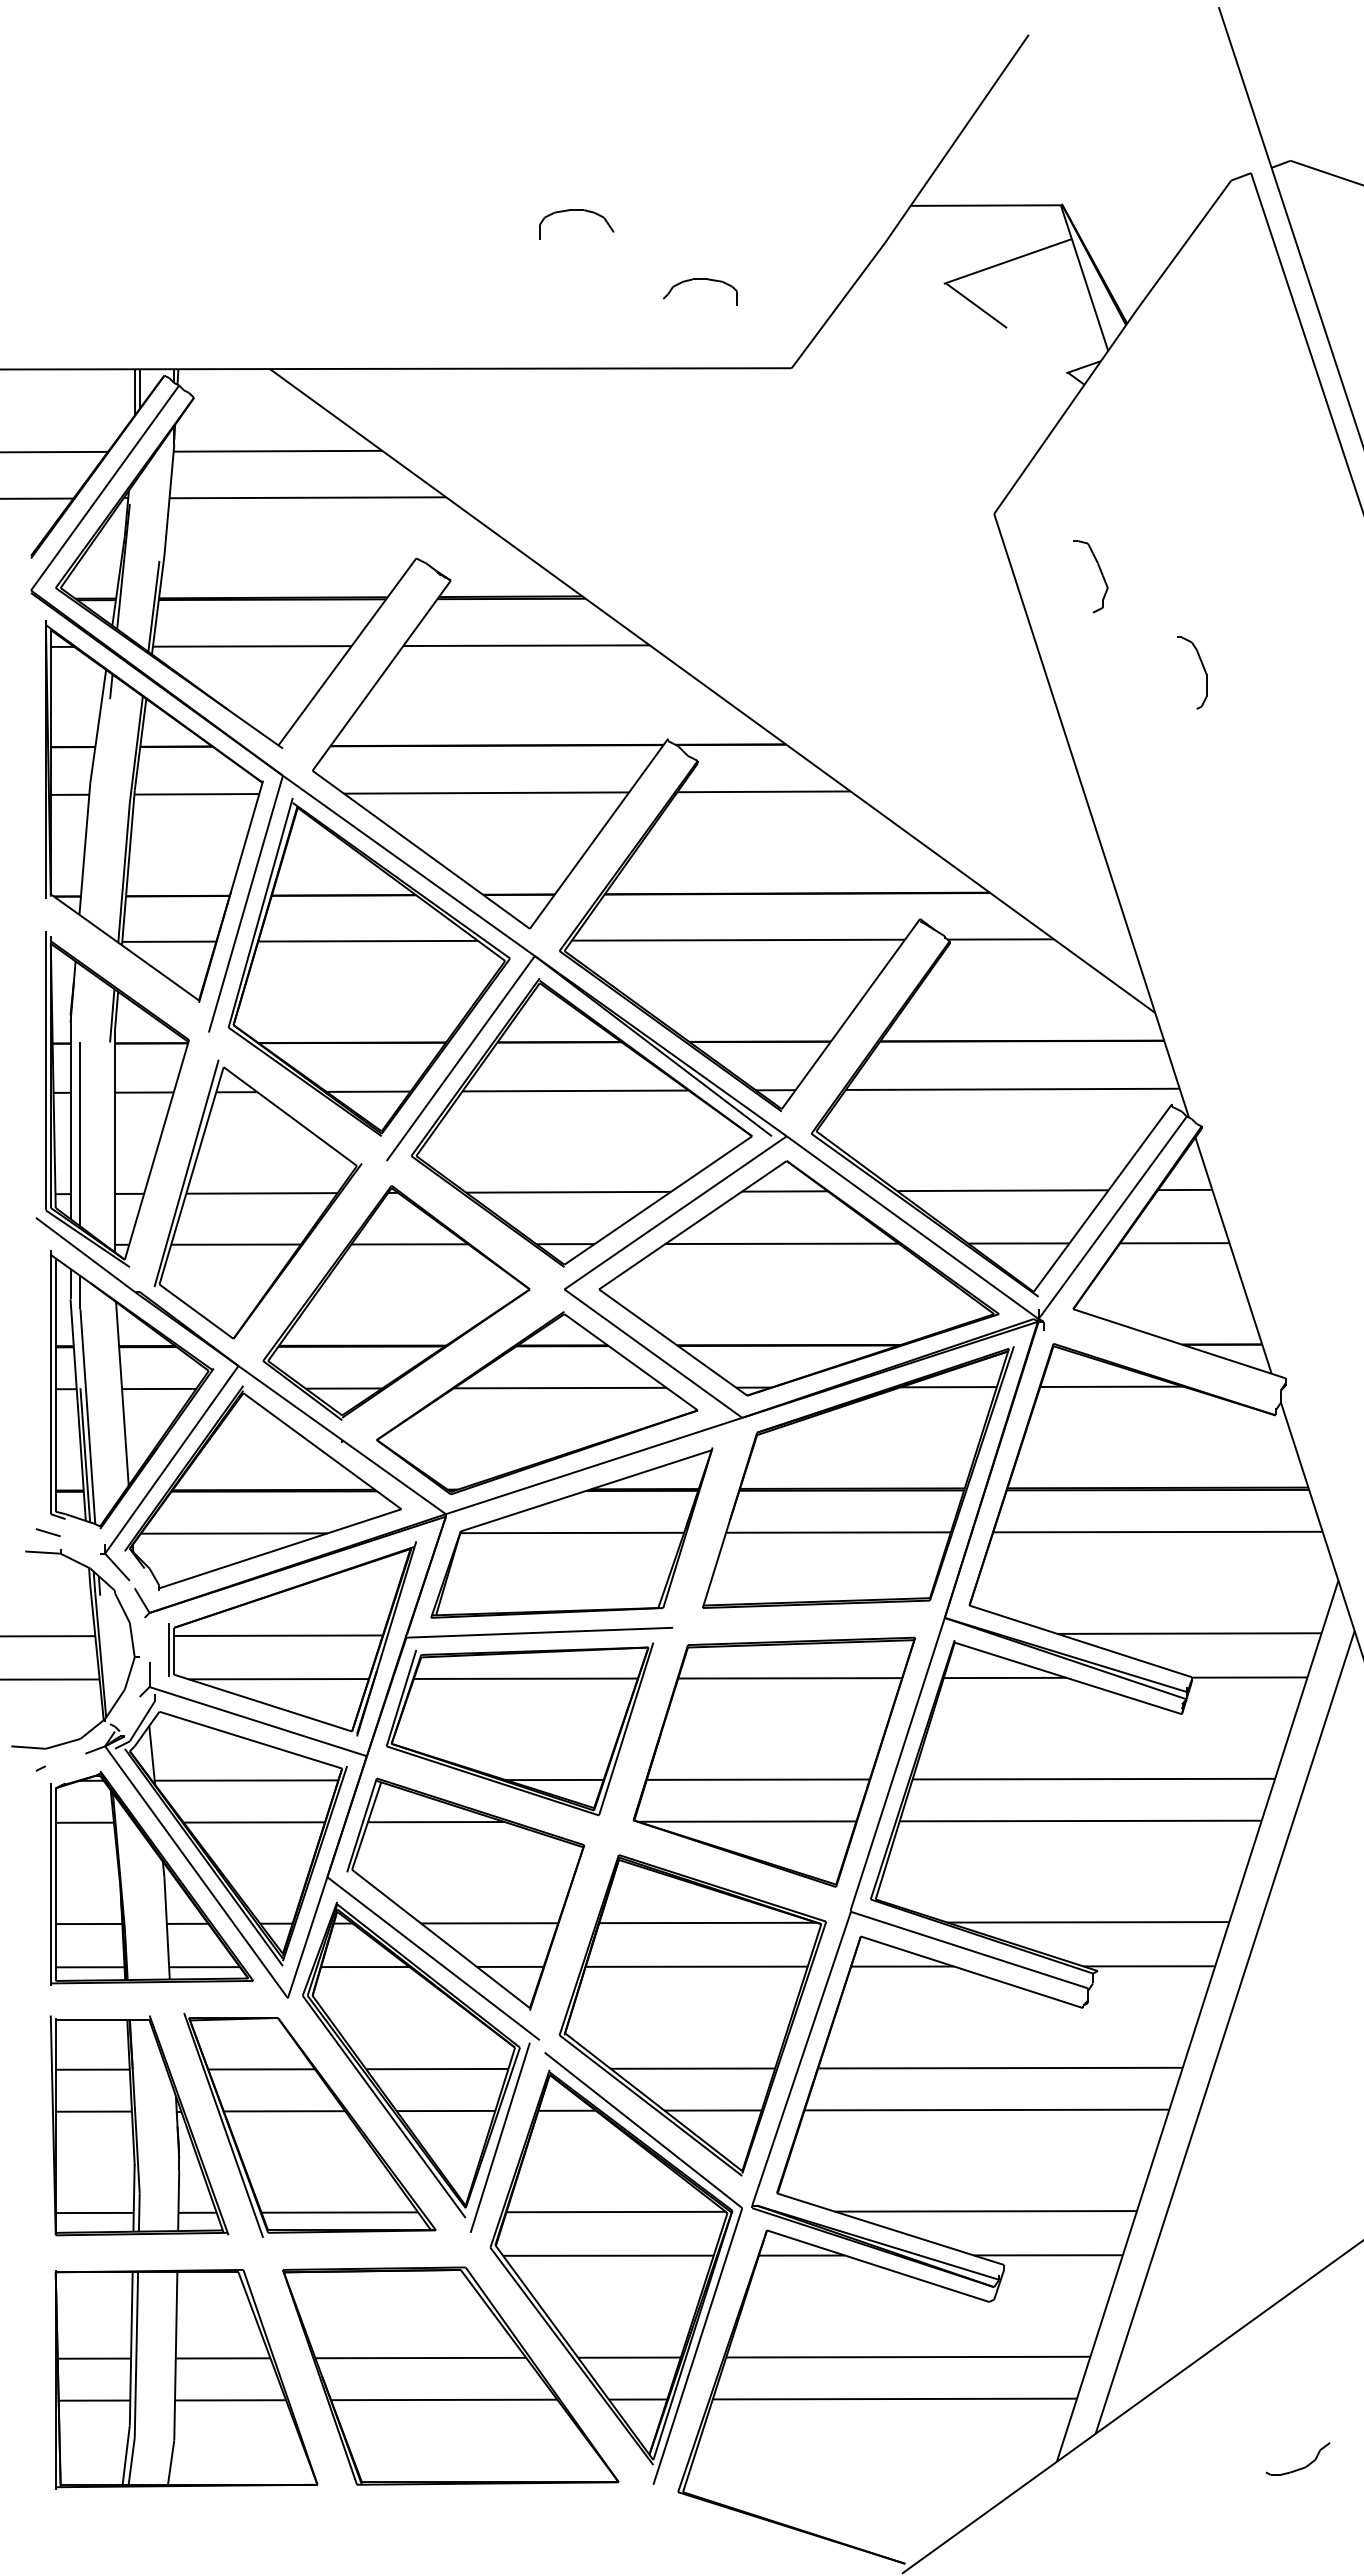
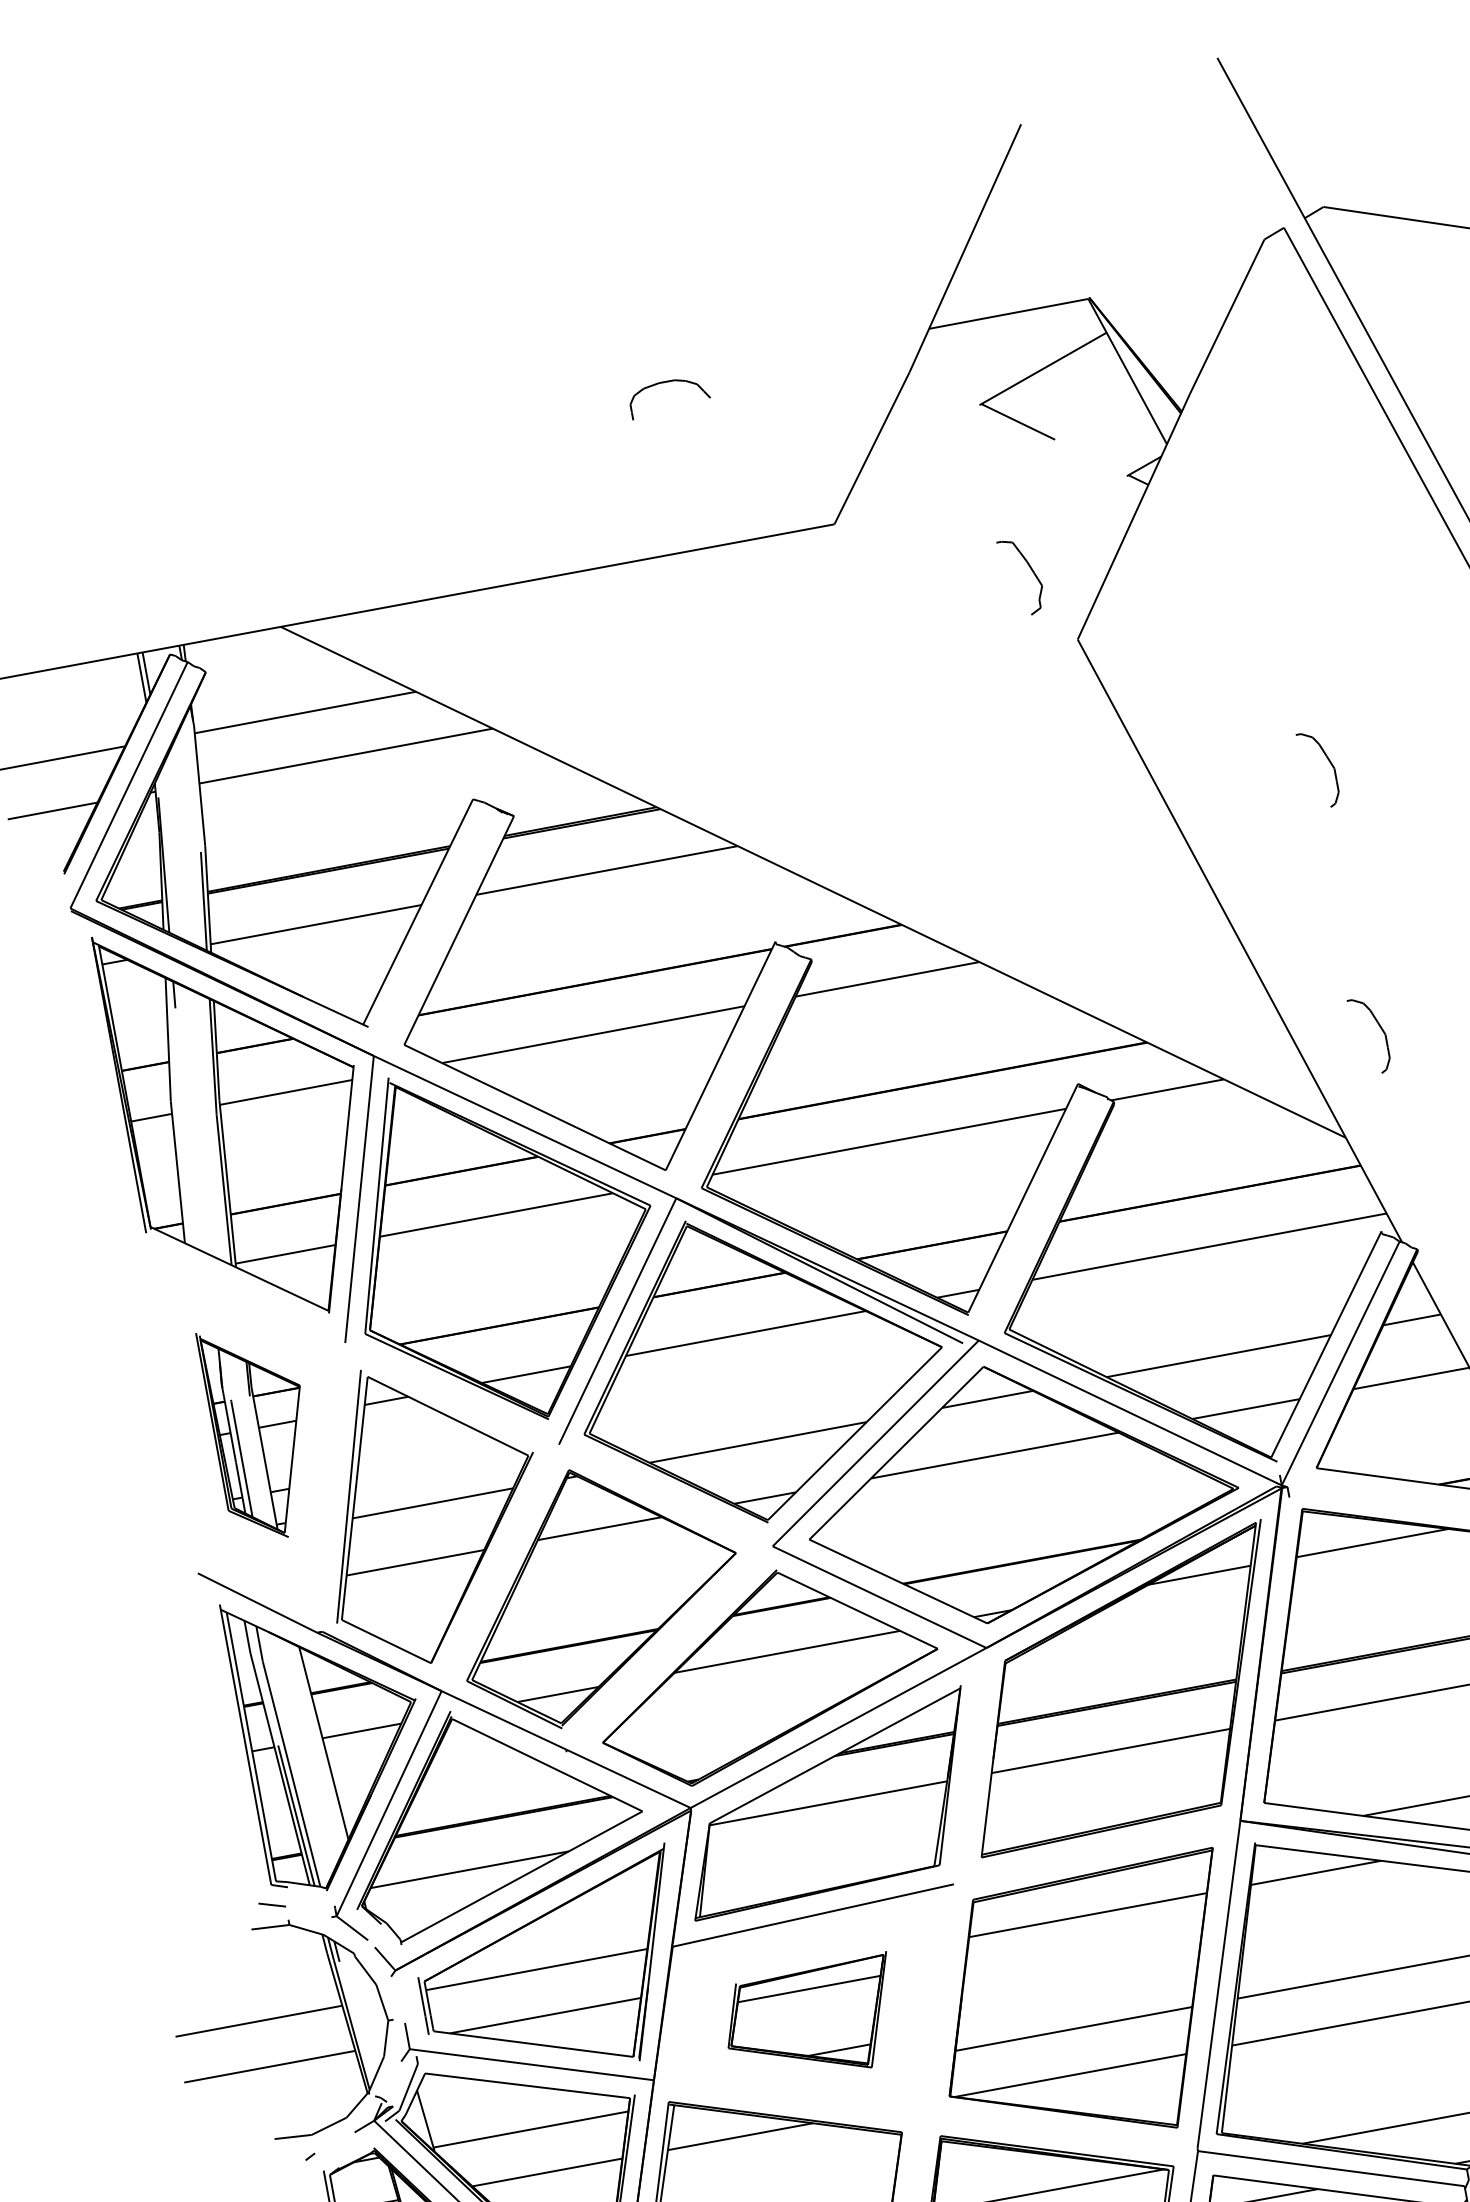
part: (576, 210) -> (666, 382), moved
part: (699, 279) -> (719, 448), removed
part: (1100, 572) -> (1031, 570), moved
part: (1204, 918) -> (1379, 1027), added
part: (117, 1099) -> (261, 1431), size x0.6
part: (520, 1729) -> (811, 2021), size x0.6

